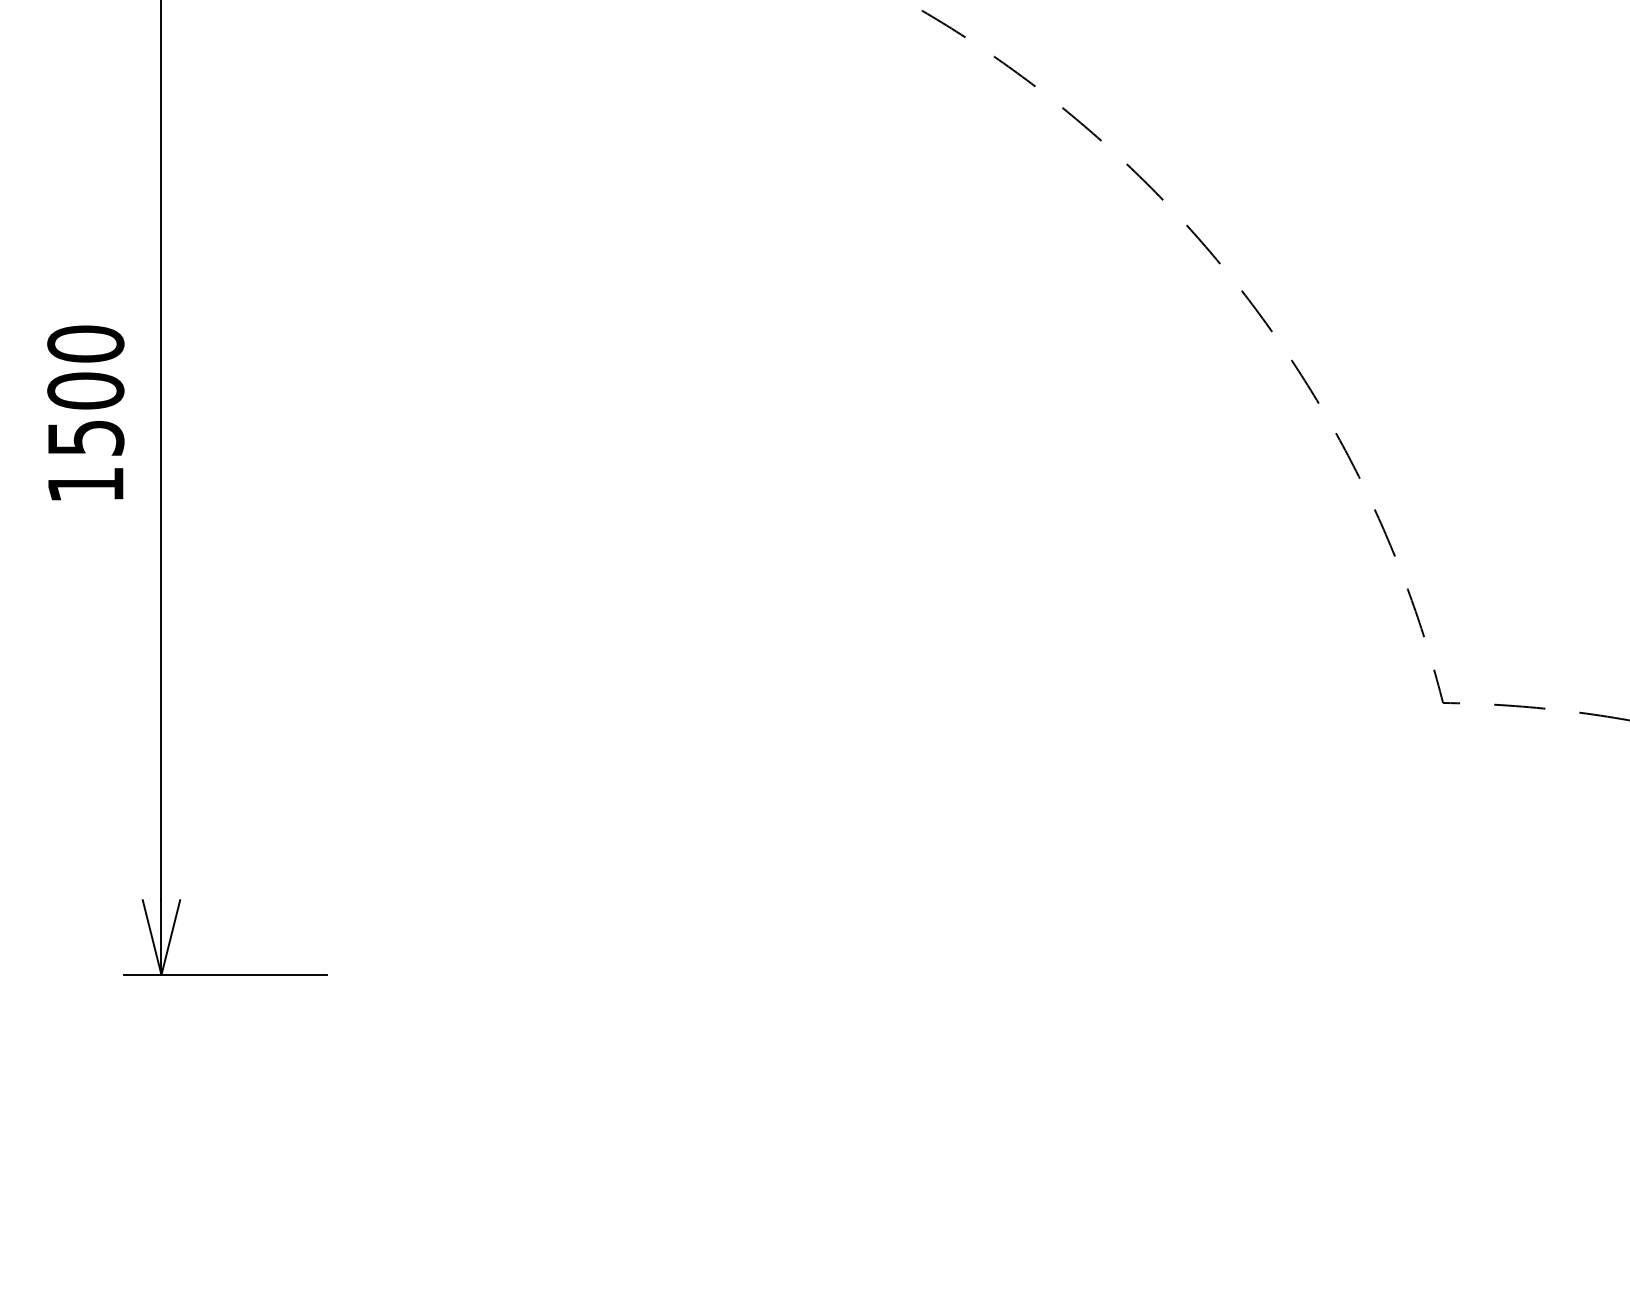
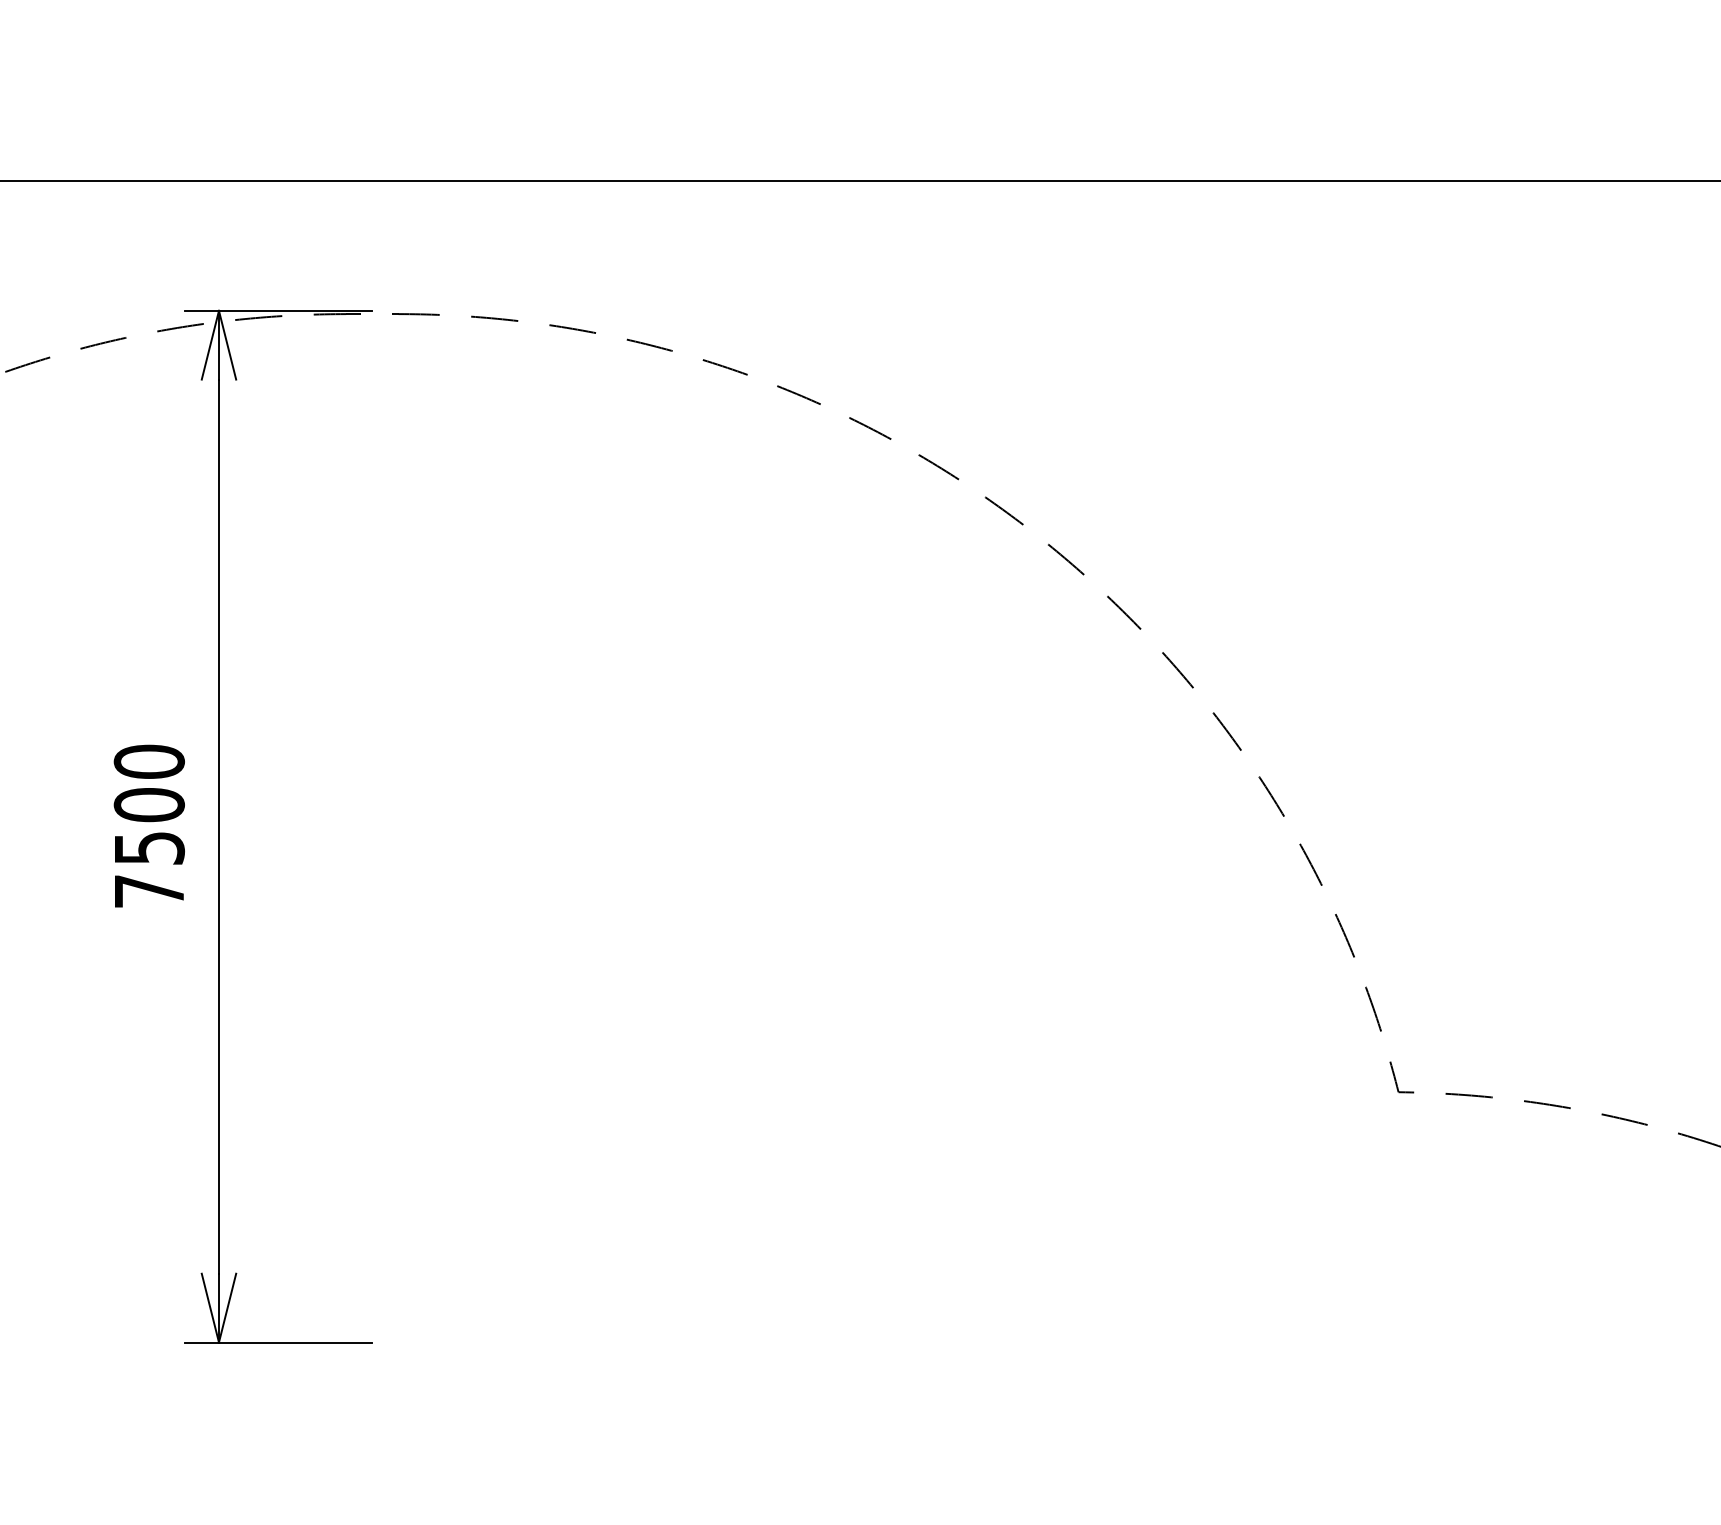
text: (85, 484) -> (149, 891), 1500 -> 7500

